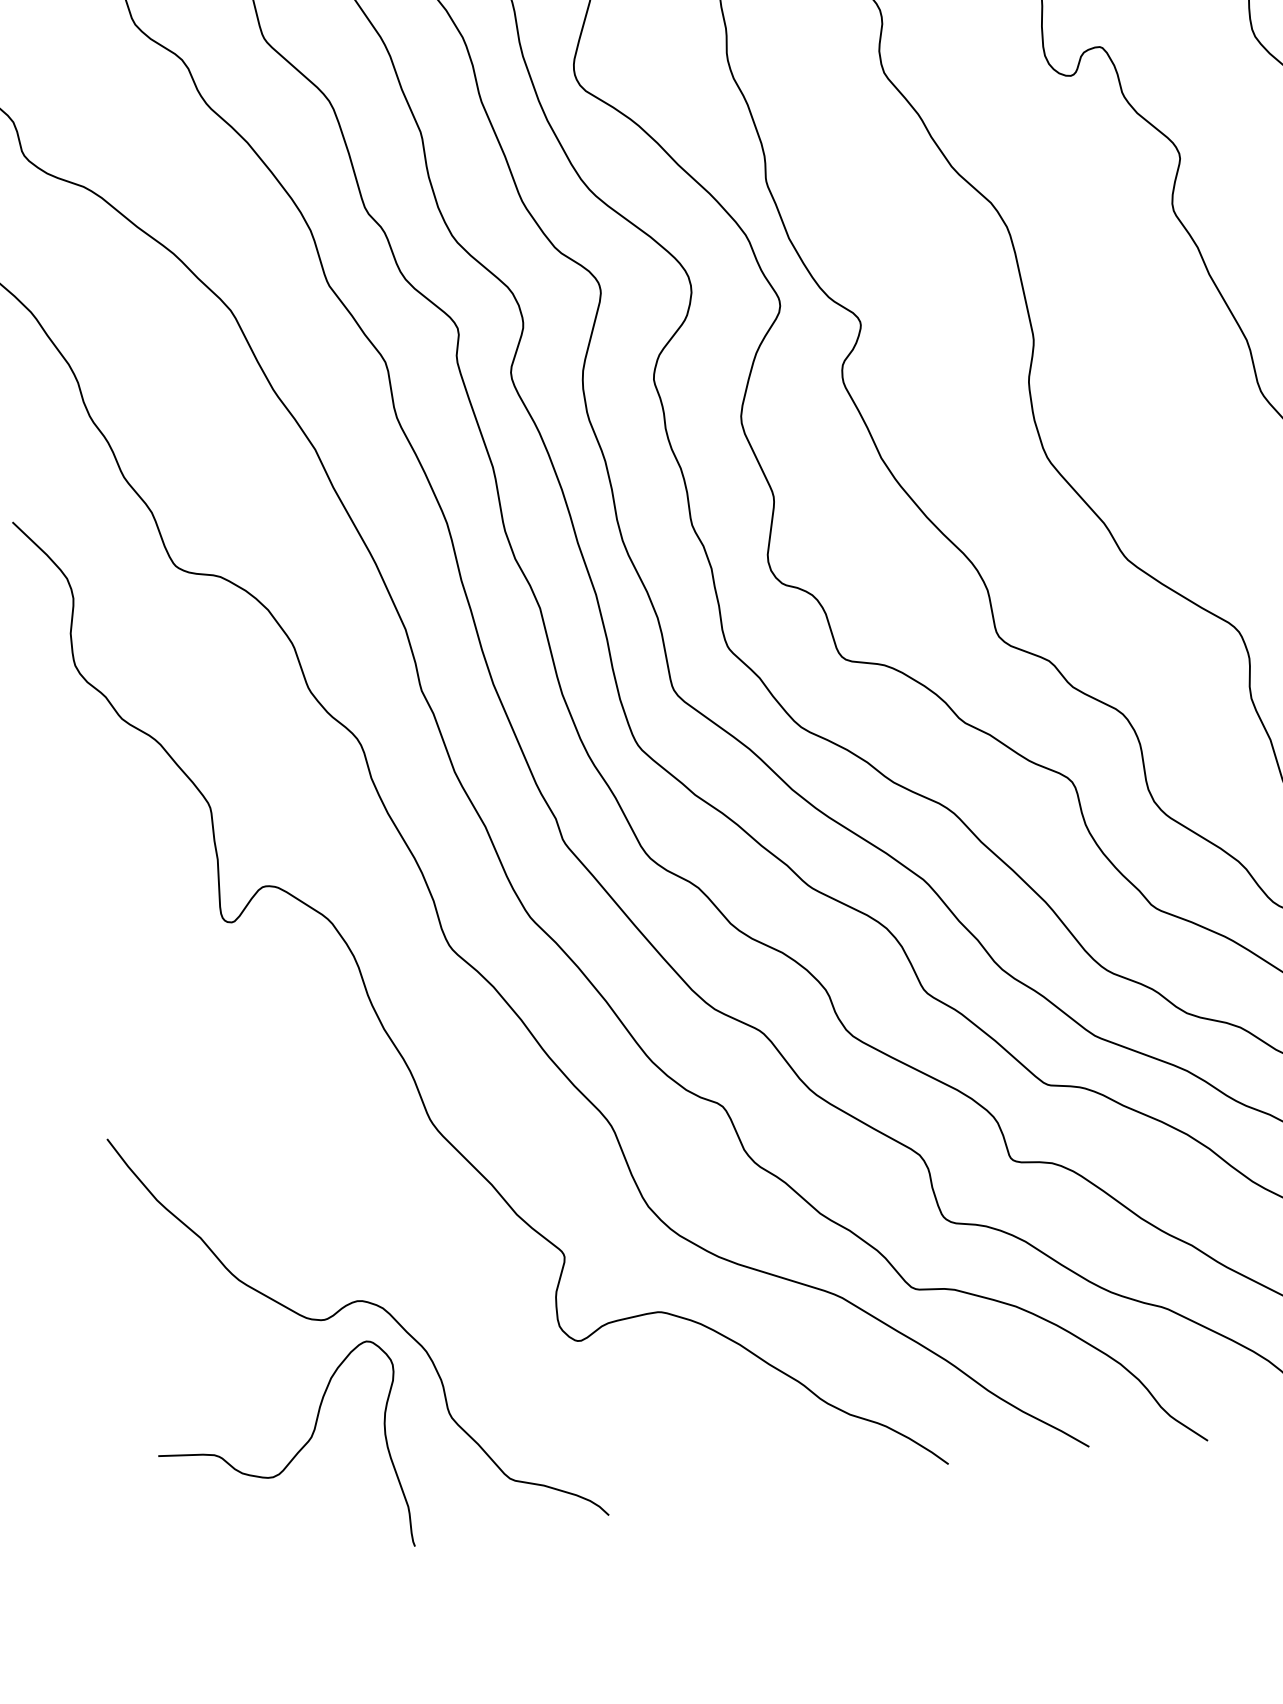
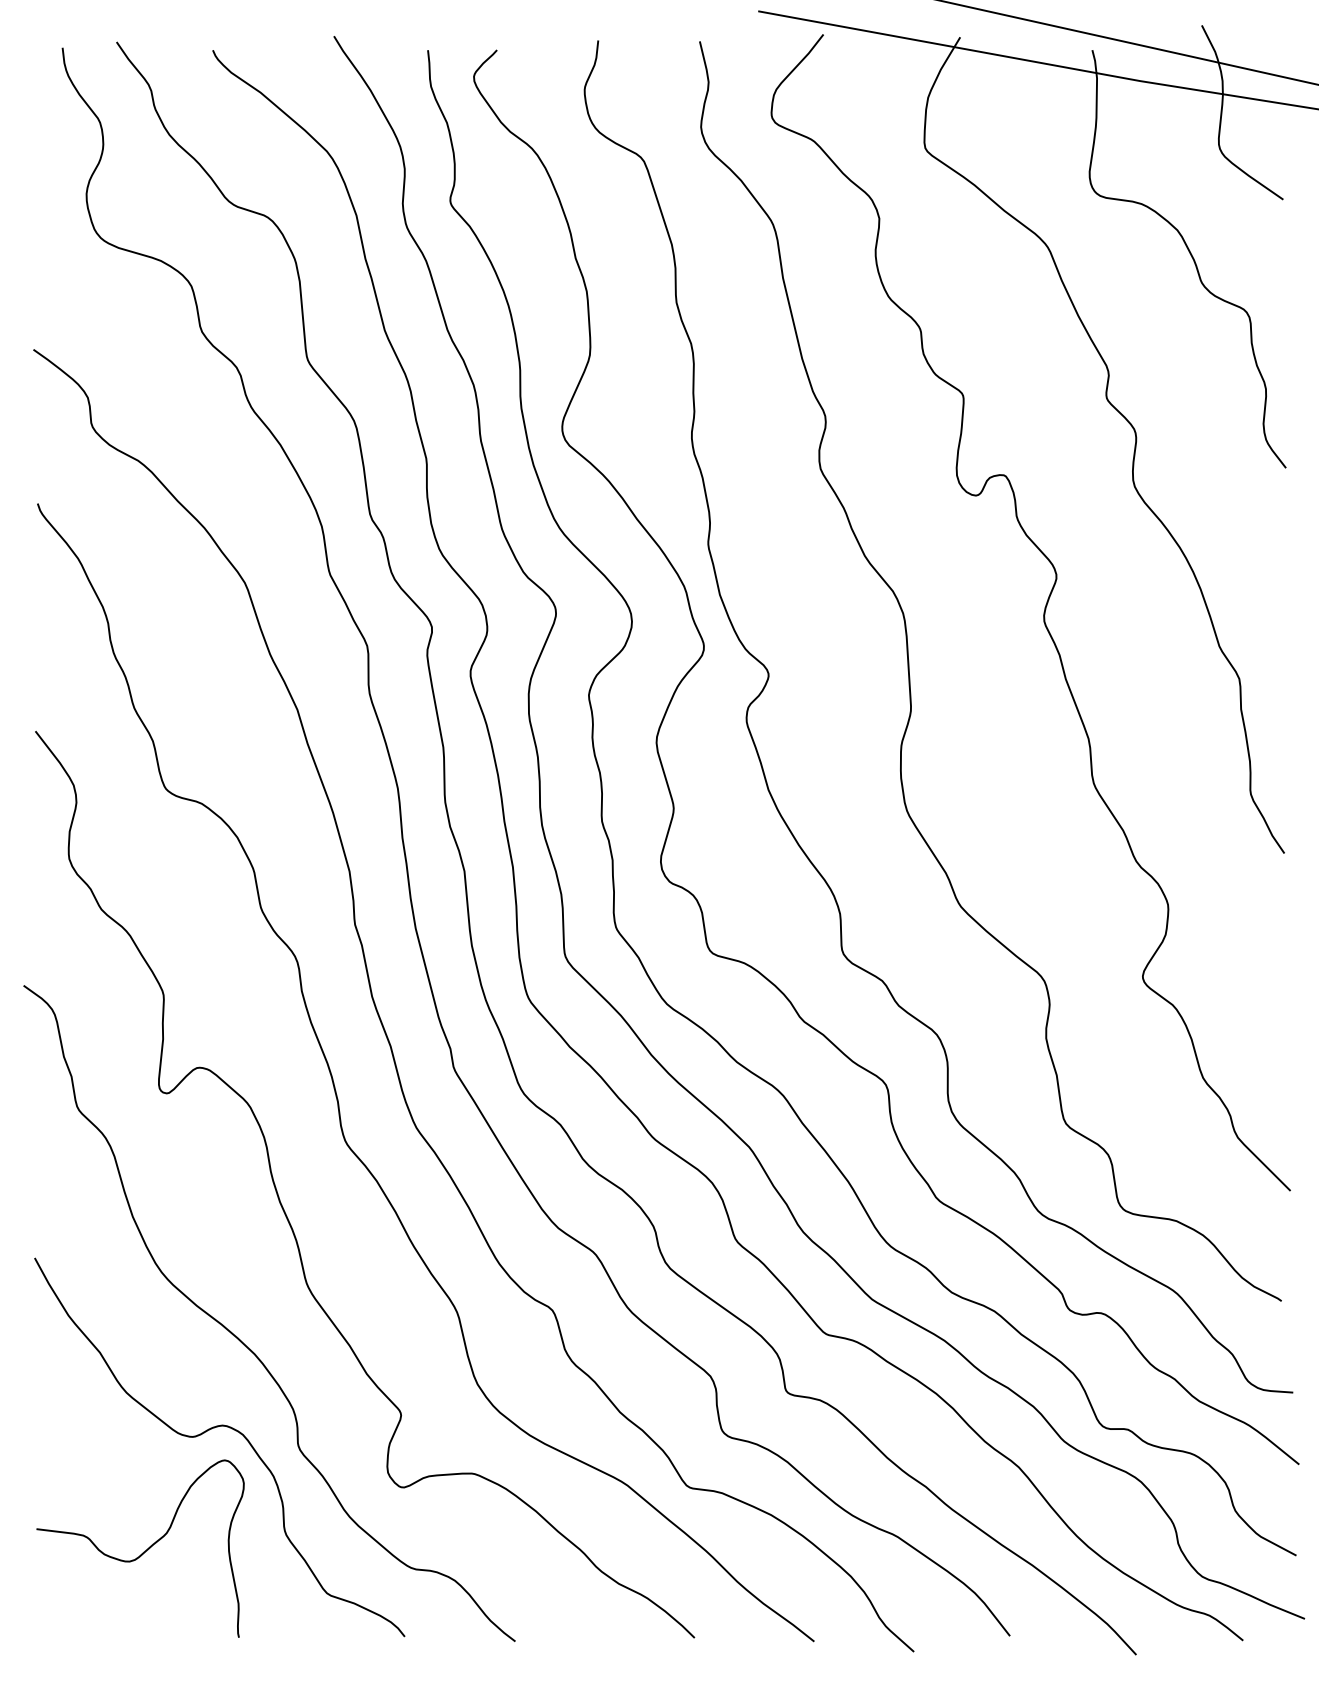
curve: (364, 1198) -> (241, 1340), added

